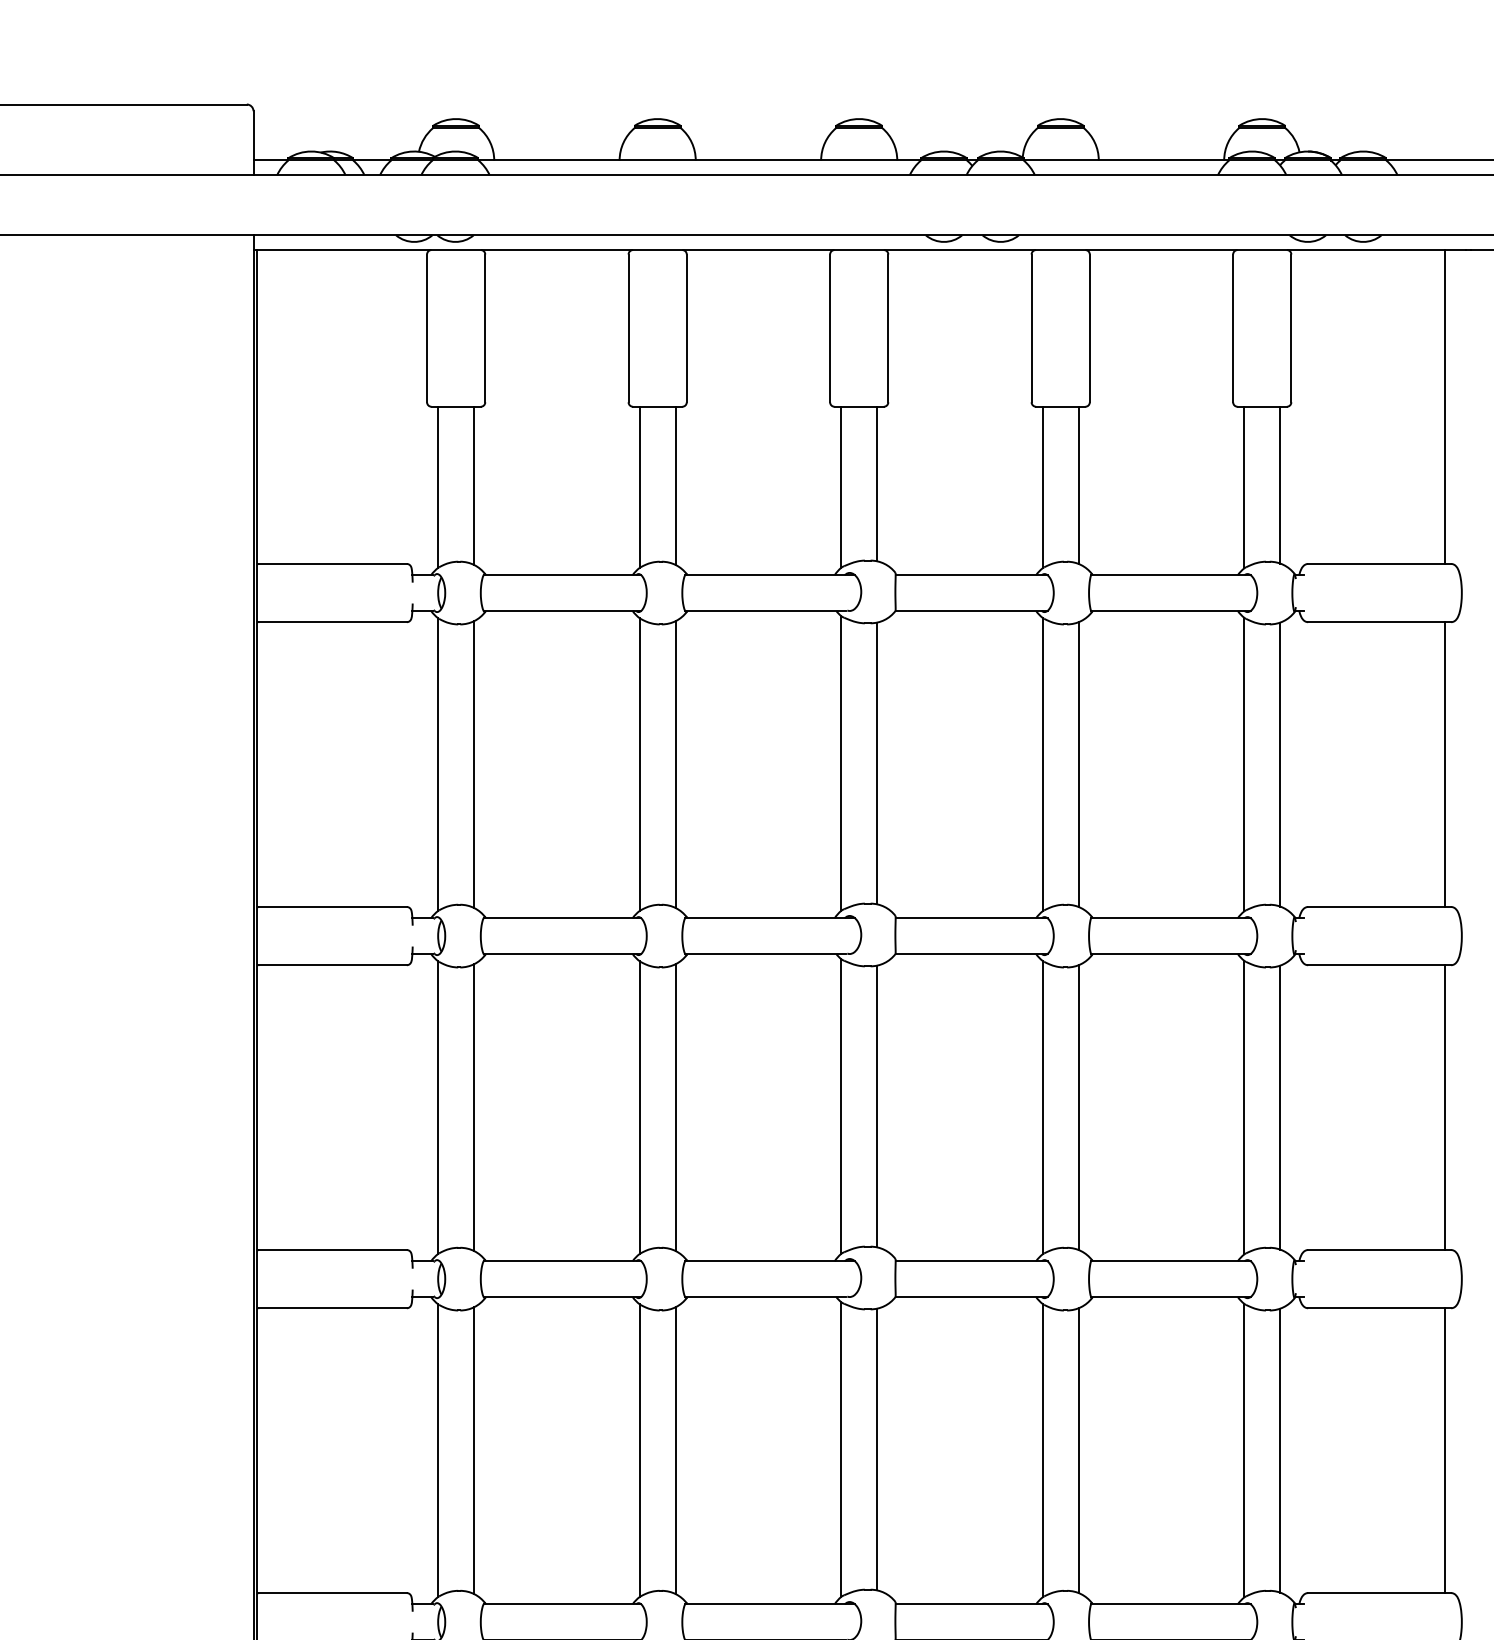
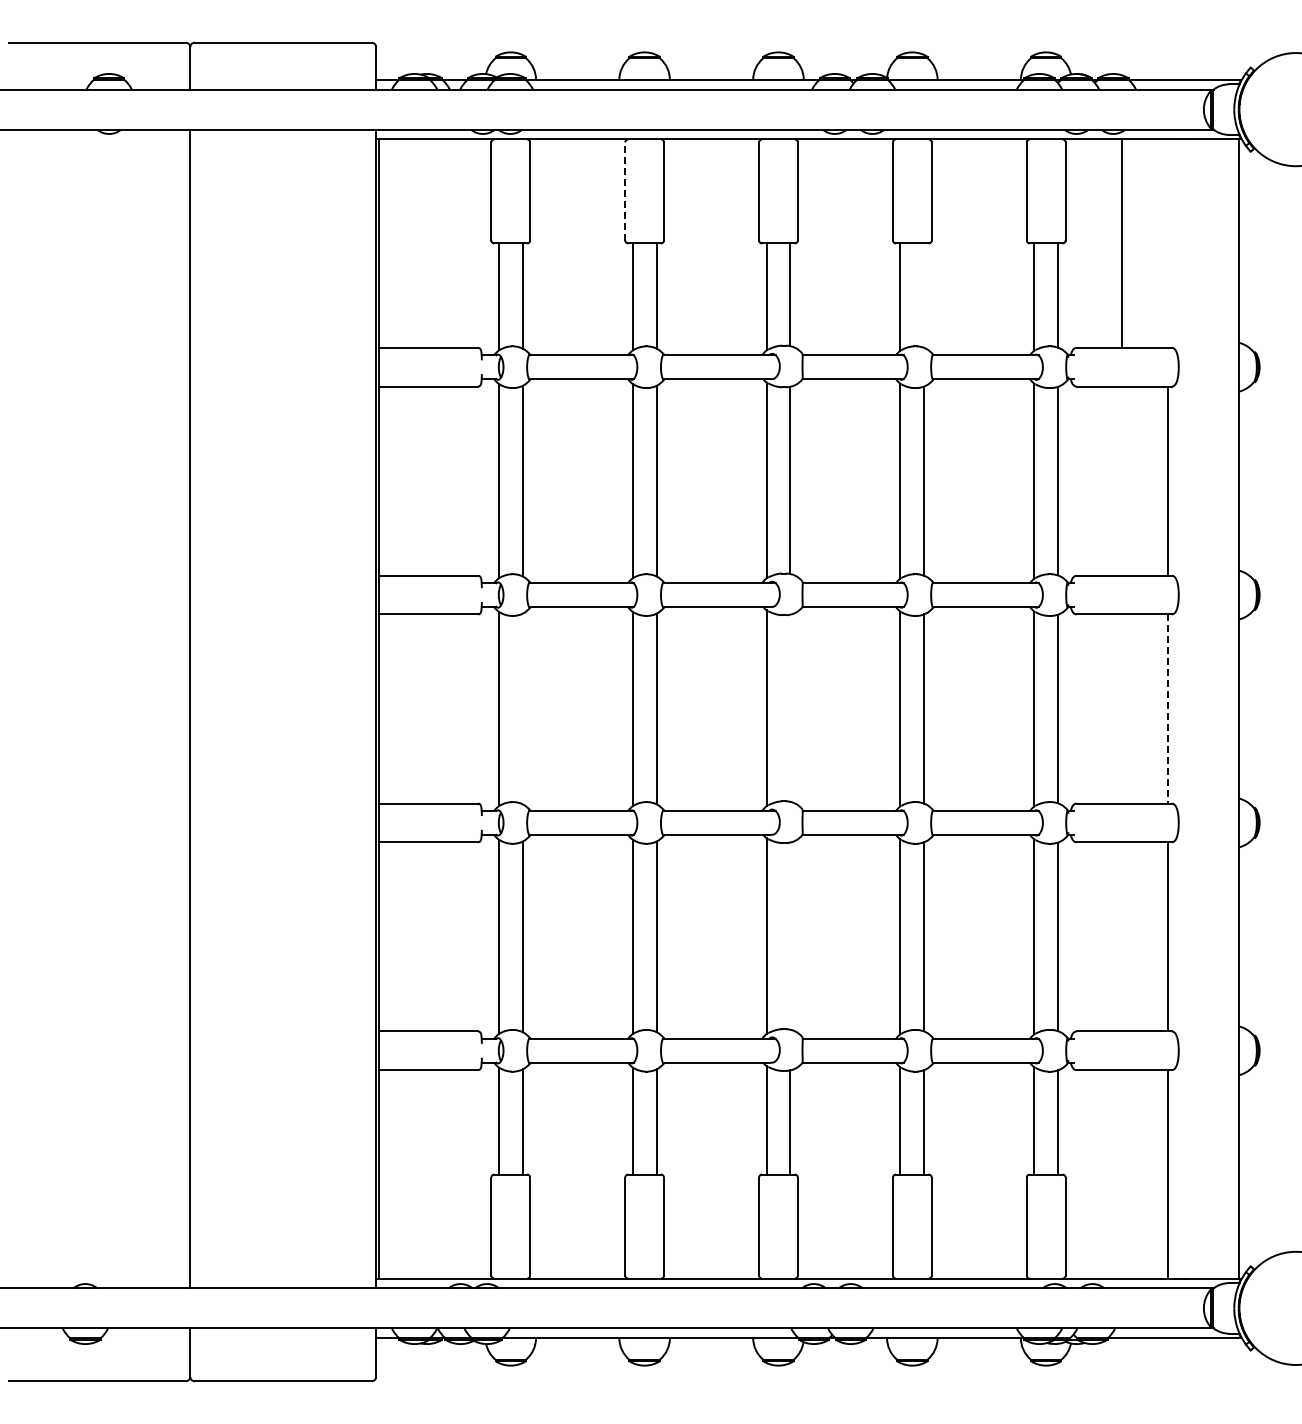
line: (628, 326) -> (625, 190), solid -> dashed
line: (1444, 406) -> (1121, 243), moved
line: (1079, 485) -> (924, 295), removed
line: (877, 1105) -> (790, 707), removed
line: (473, 1106) -> (522, 708), removed
line: (1444, 1108) -> (1167, 709), solid -> dashed
line: (877, 1448) -> (790, 935), removed

